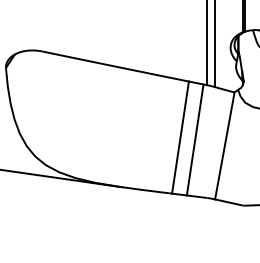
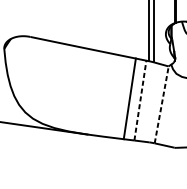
line: (195, 139) -> (140, 100), solid -> dashed
line: (224, 145) -> (161, 104), solid -> dashed

